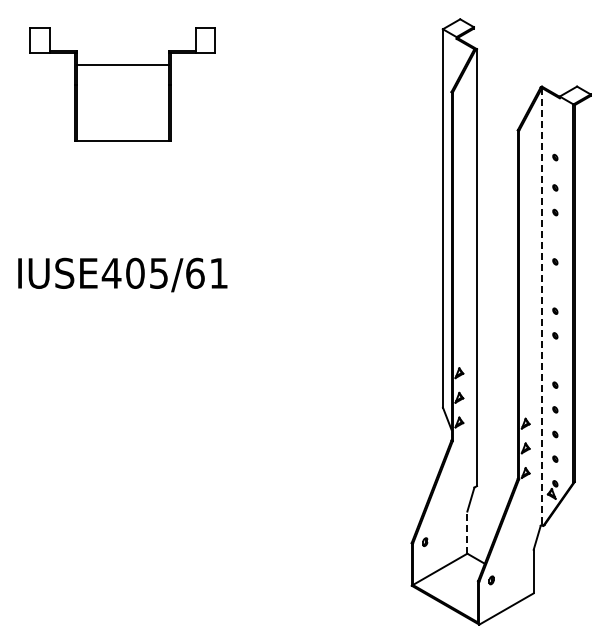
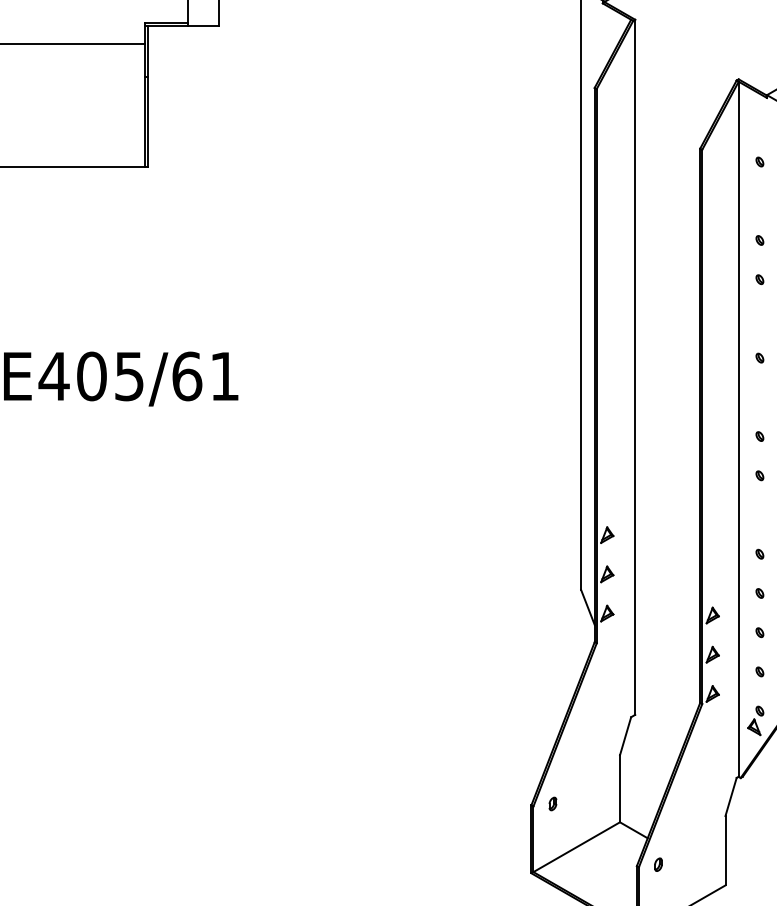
part: (555, 157) -> (760, 161), moved
line: (542, 307) -> (739, 430), dashed -> solid
line: (467, 532) -> (620, 788), dashed -> solid

